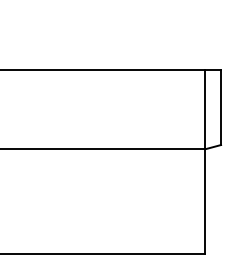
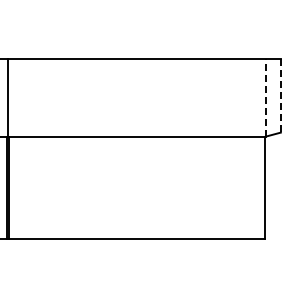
line: (220, 107) -> (280, 95), solid -> dashed
line: (205, 109) -> (265, 97), solid -> dashed

